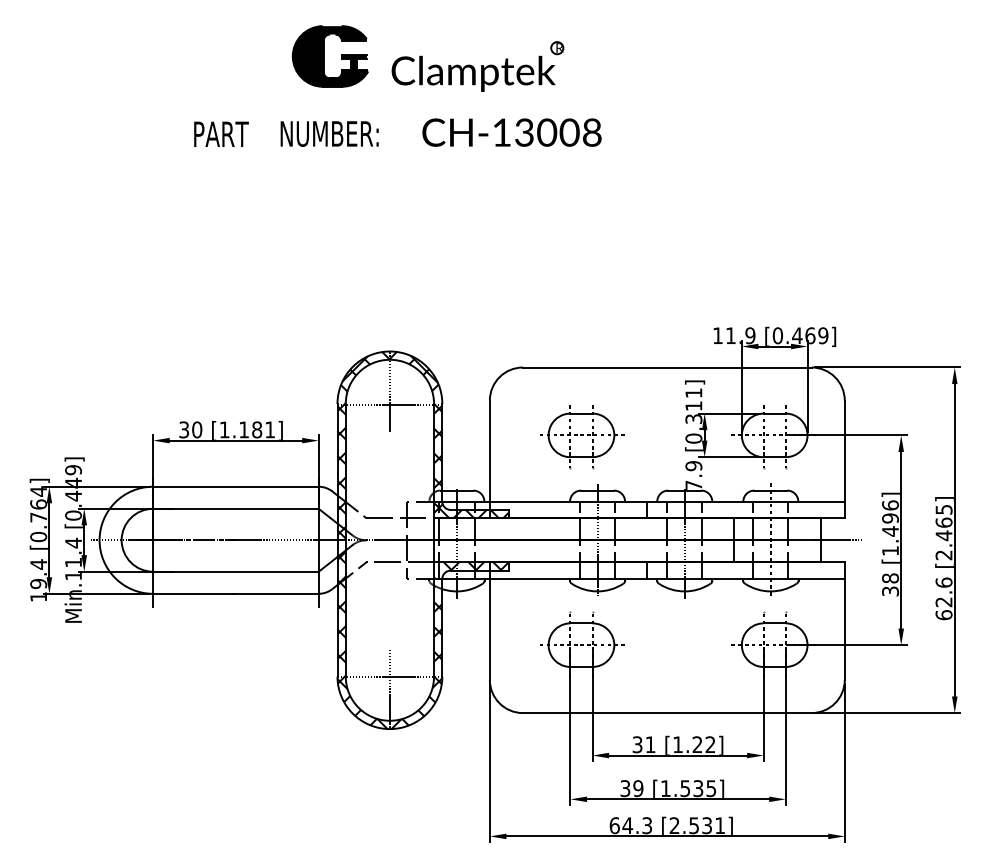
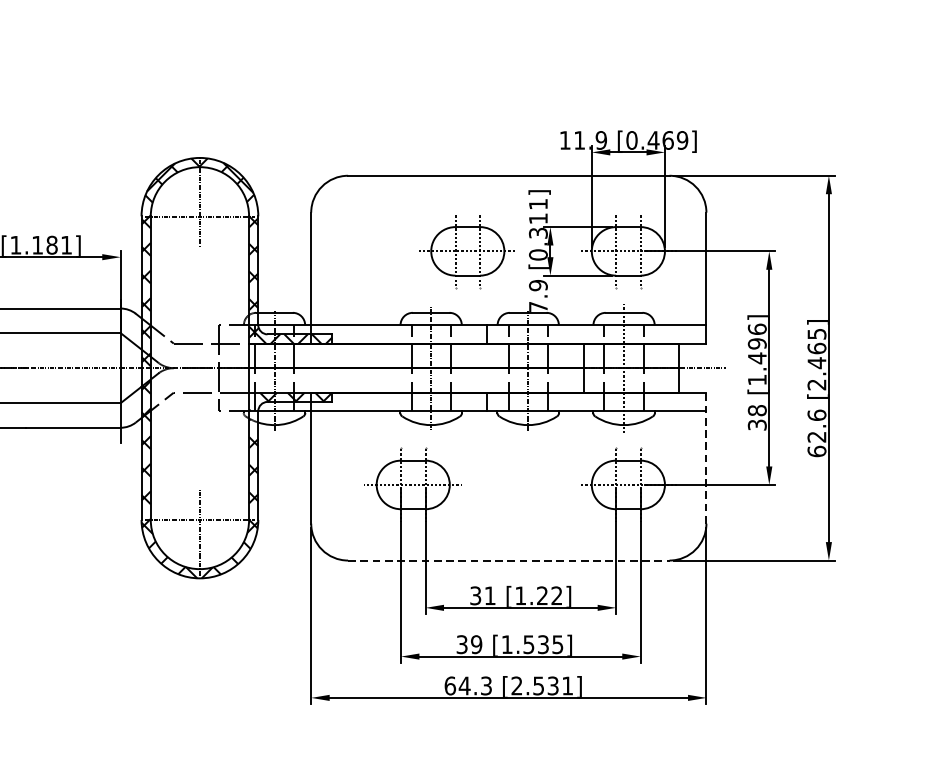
part: (582, 437) -> (468, 253), moved
line: (844, 621) -> (706, 458), solid -> dashed
line: (667, 713) -> (509, 561), solid -> dashed

